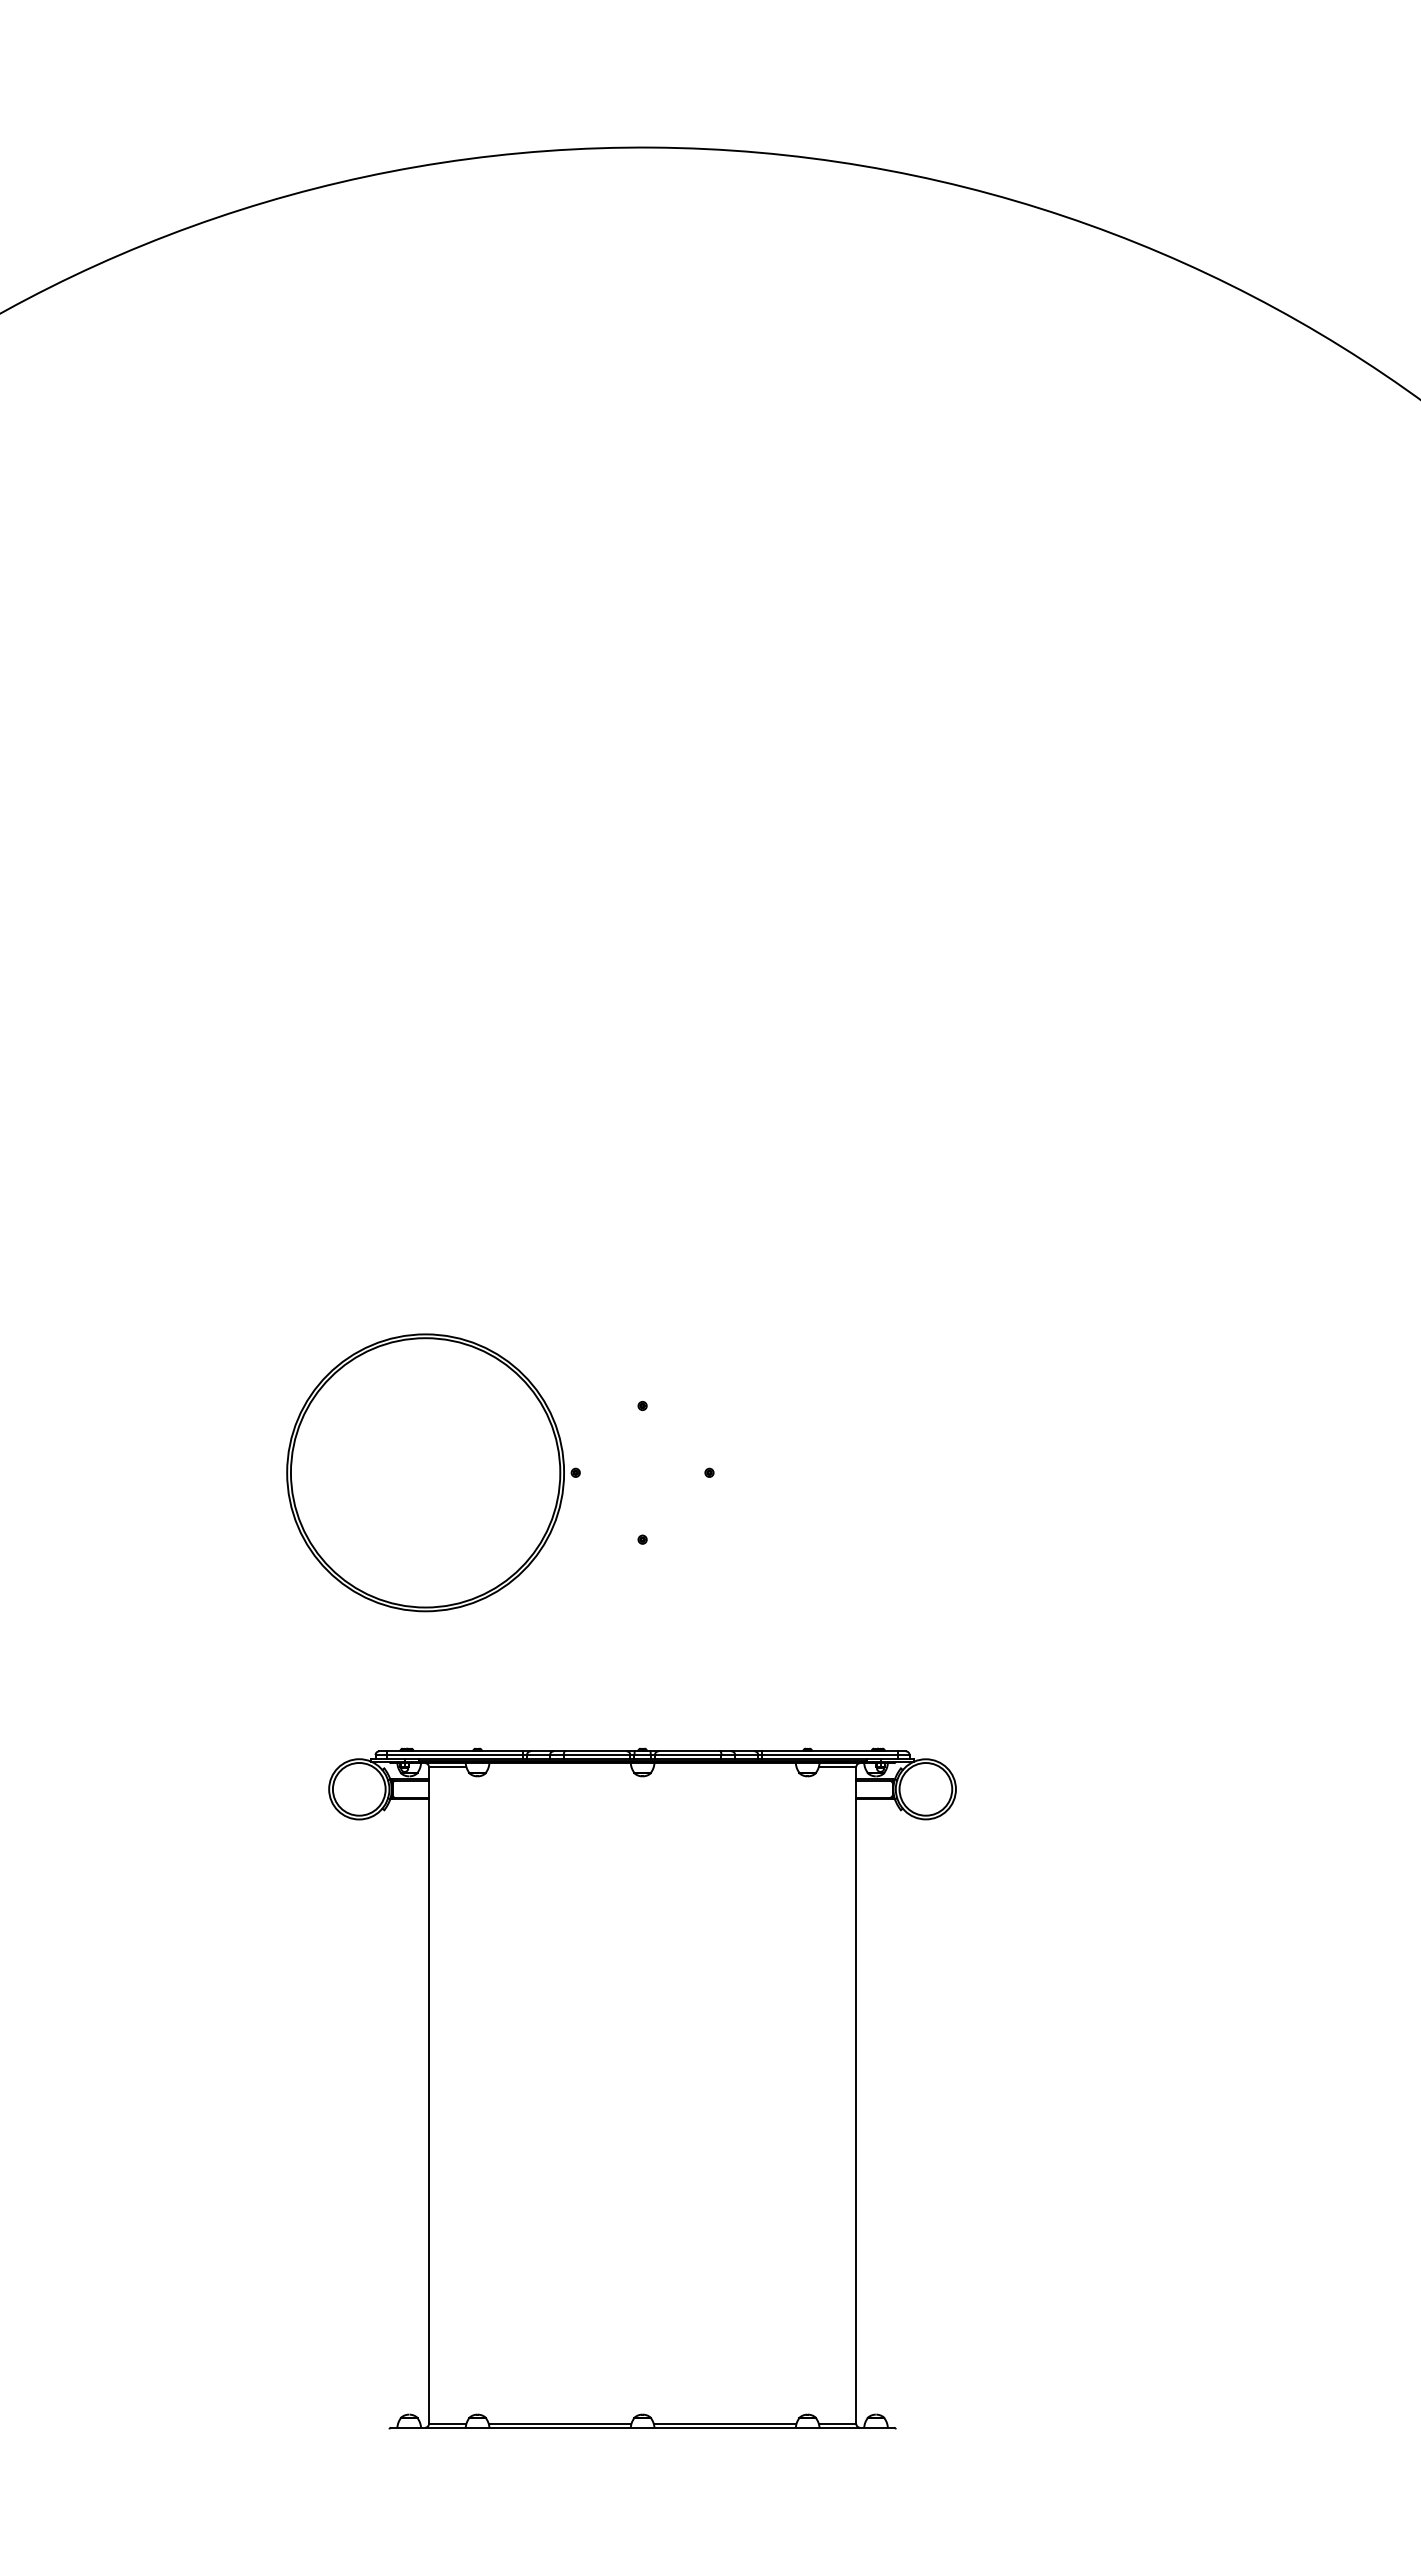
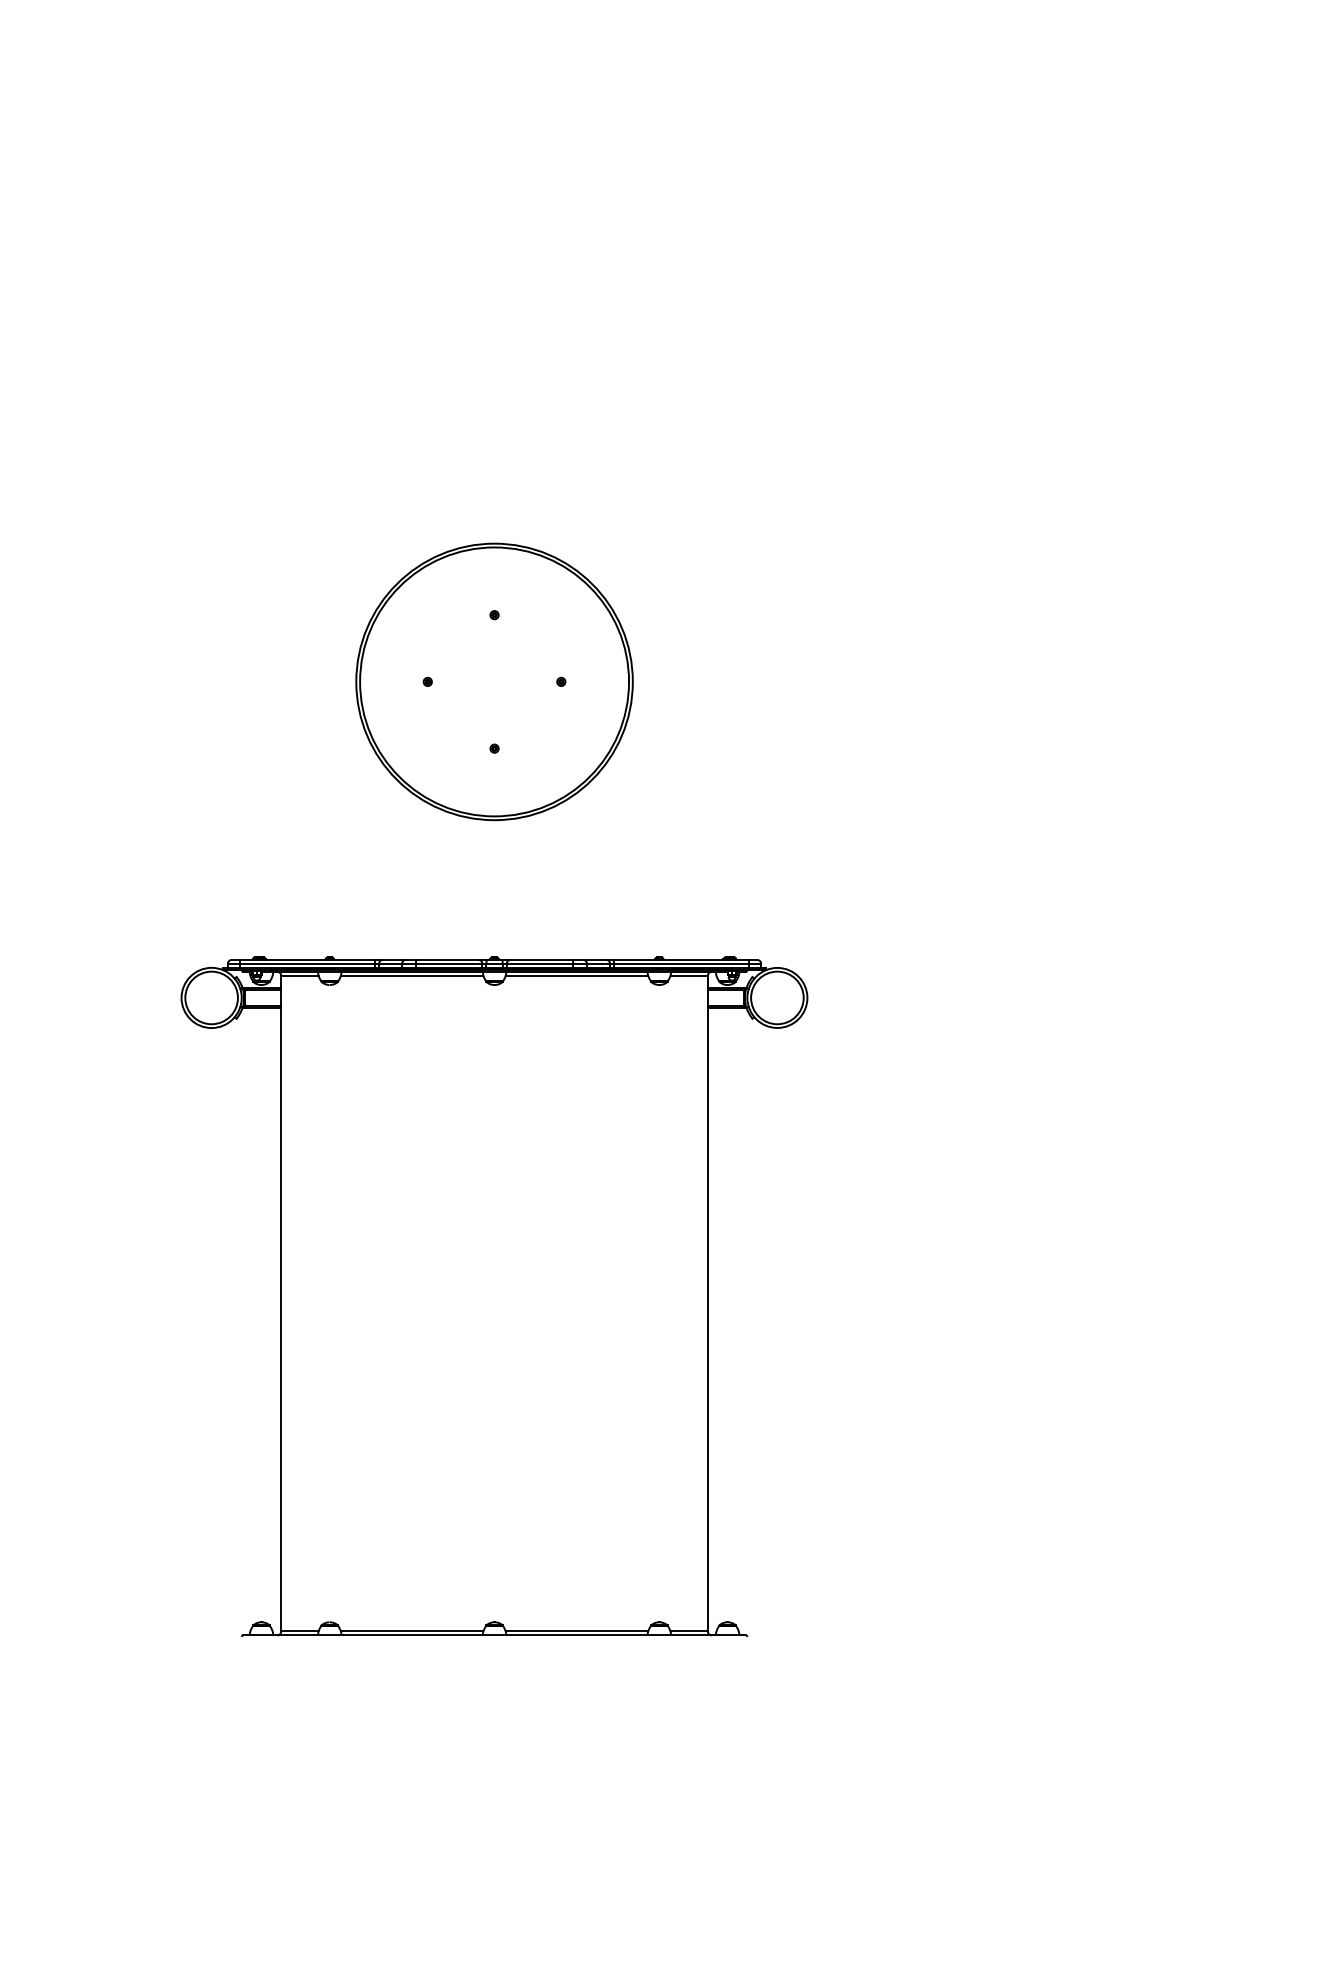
part: (425, 1472) -> (494, 681), moved
line: (559, 1767) -> (411, 976), added
line: (724, 1767) -> (576, 976), added

